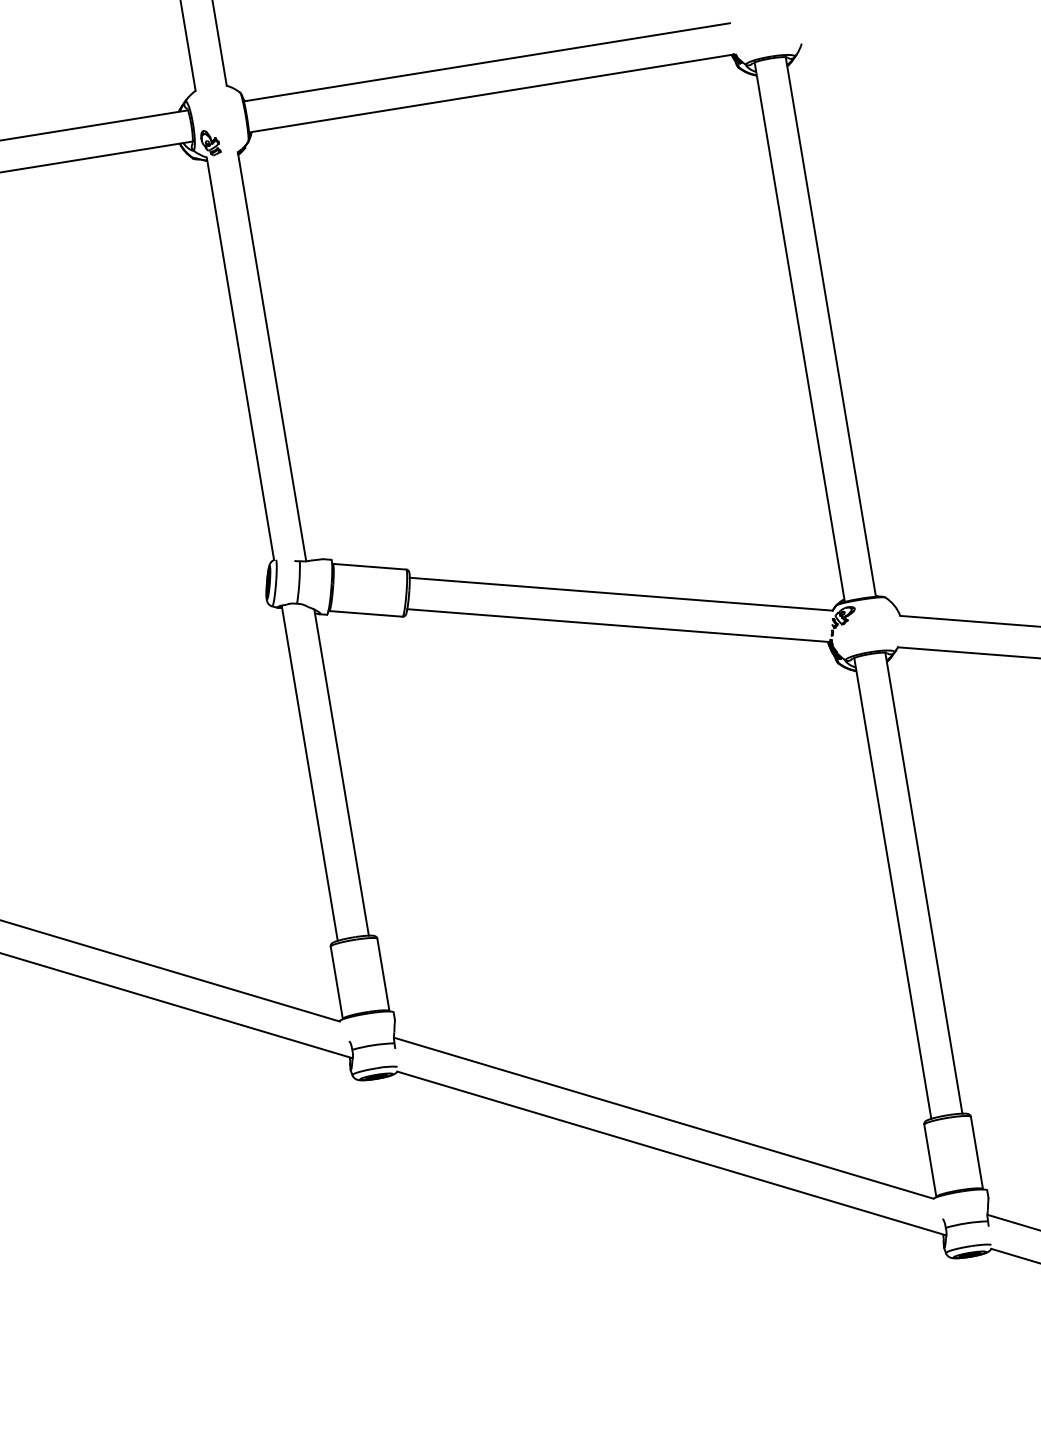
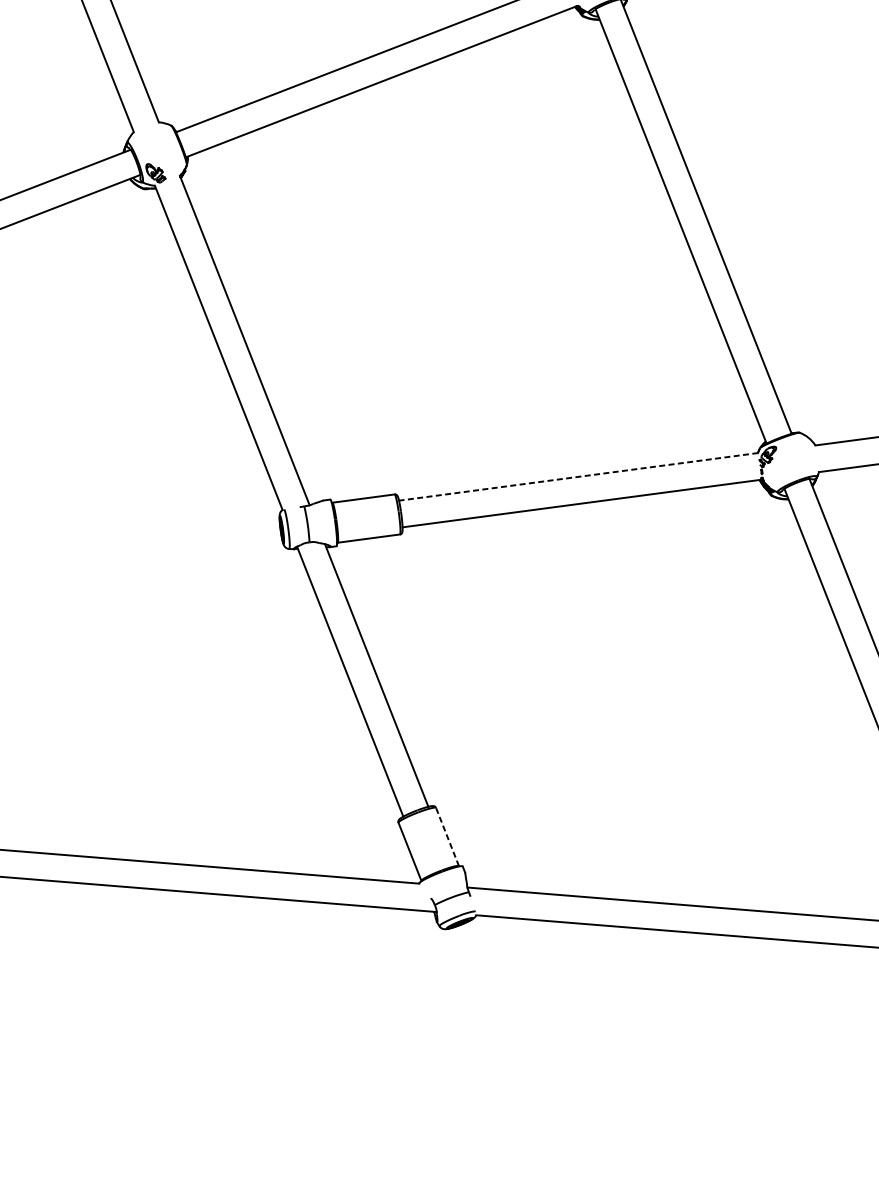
line: (620, 594) -> (577, 477), solid -> dashed
line: (383, 975) -> (447, 837), solid -> dashed

